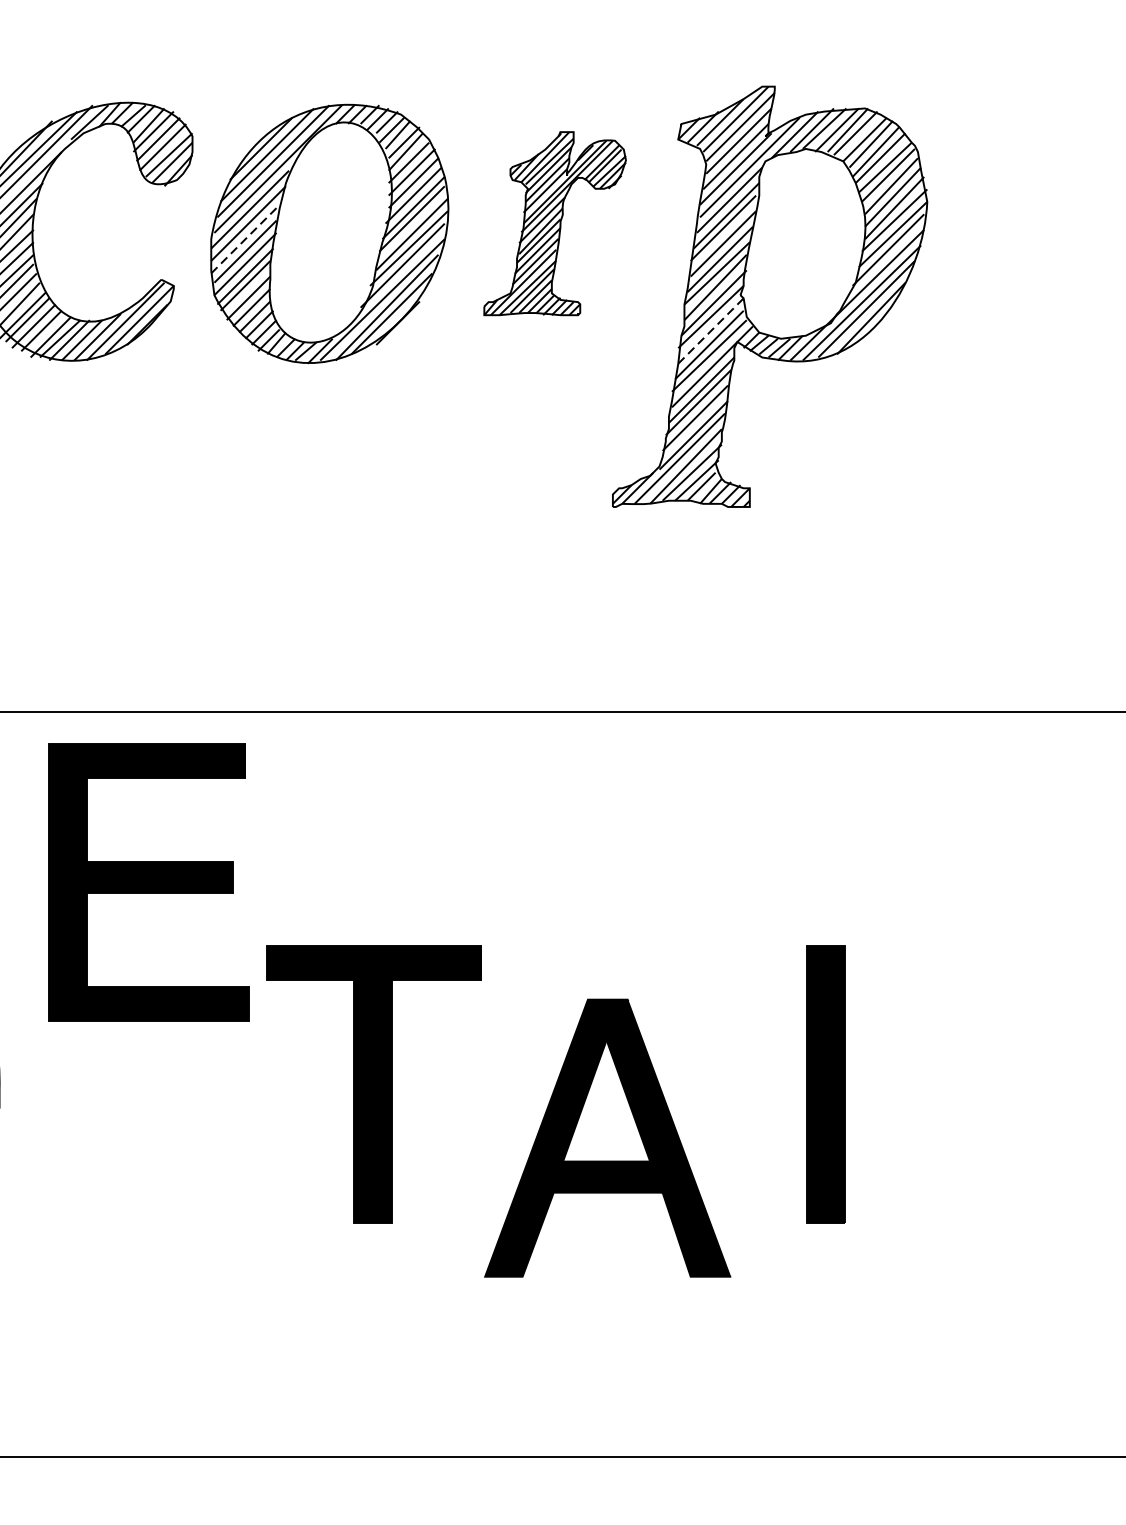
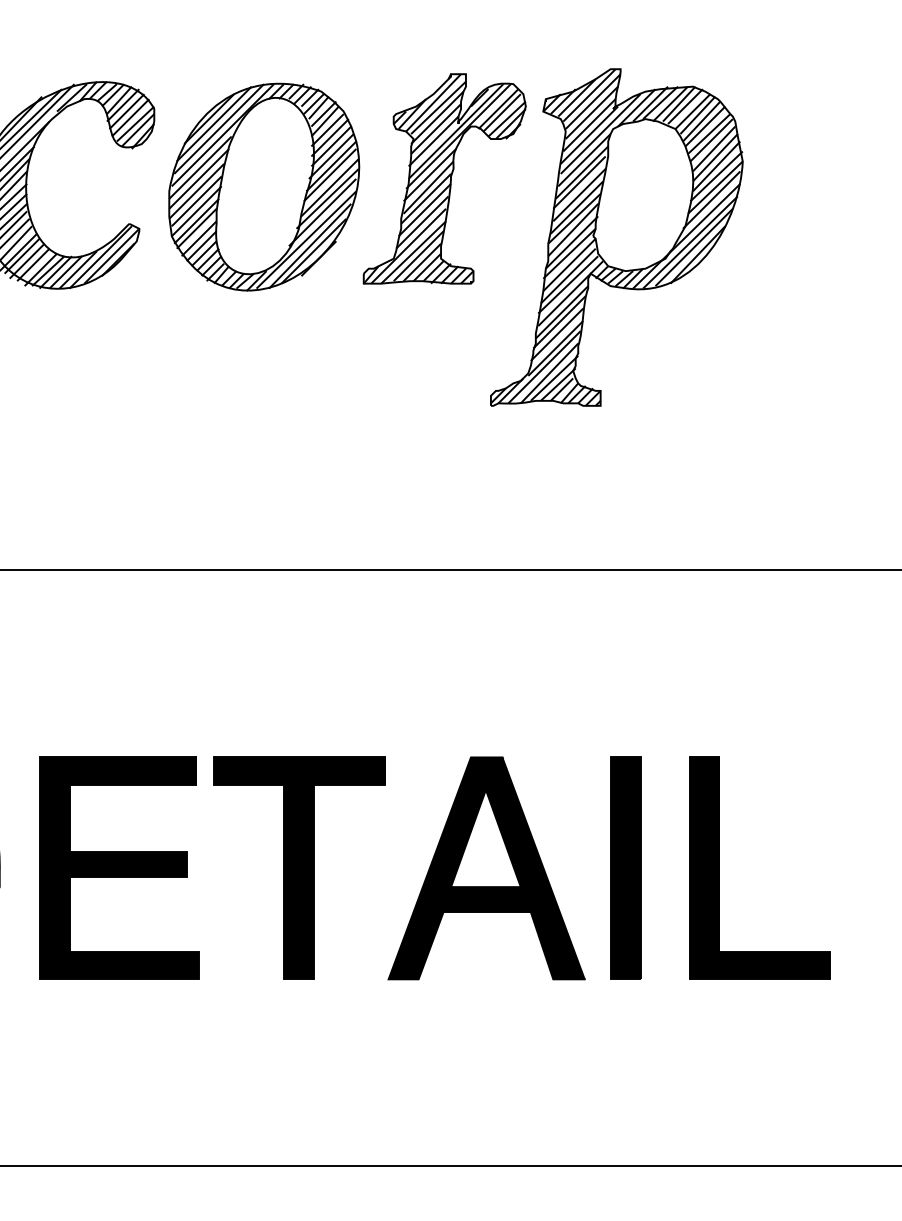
part: (554, 223) -> (444, 178), size x1.43
line: (245, 239) -> (196, 191), dashed -> solid
line: (710, 330) -> (569, 264), dashed -> solid
part: (149, 881) -> (119, 867), moved
part: (825, 1083) -> (625, 867), moved
part: (898, 1083) -> (719, 867), added
part: (607, 1138) -> (486, 868), moved

